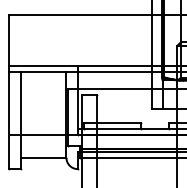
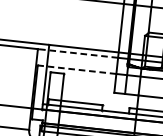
line: (109, 71) -> (78, 53), solid -> dashed
line: (109, 89) -> (76, 70), solid -> dashed

